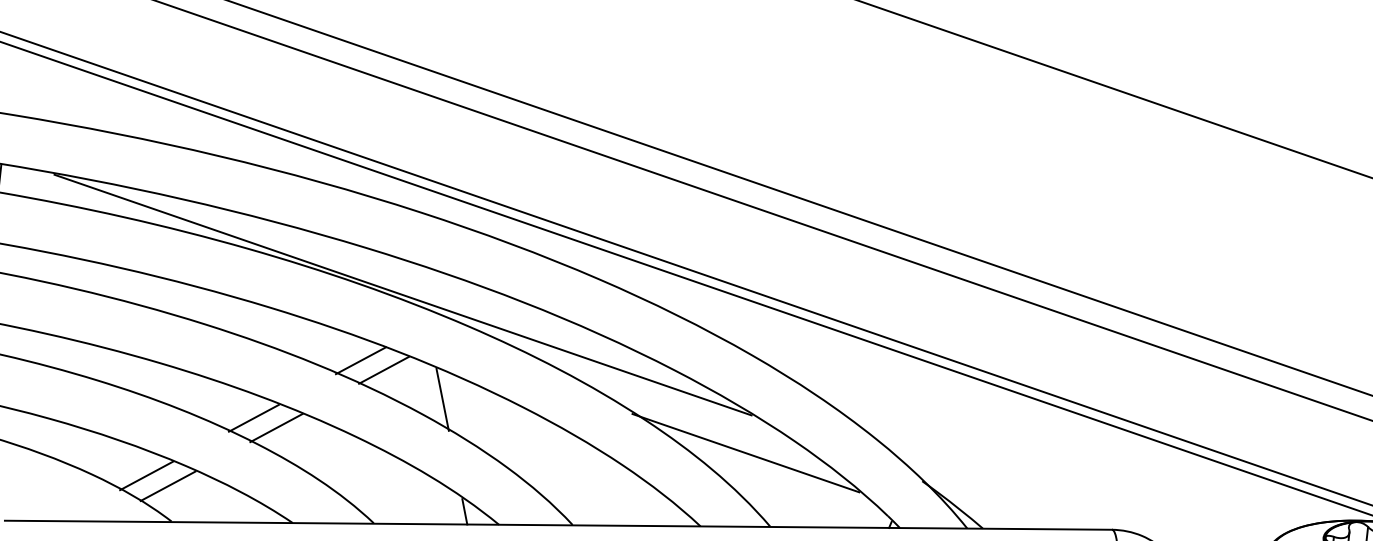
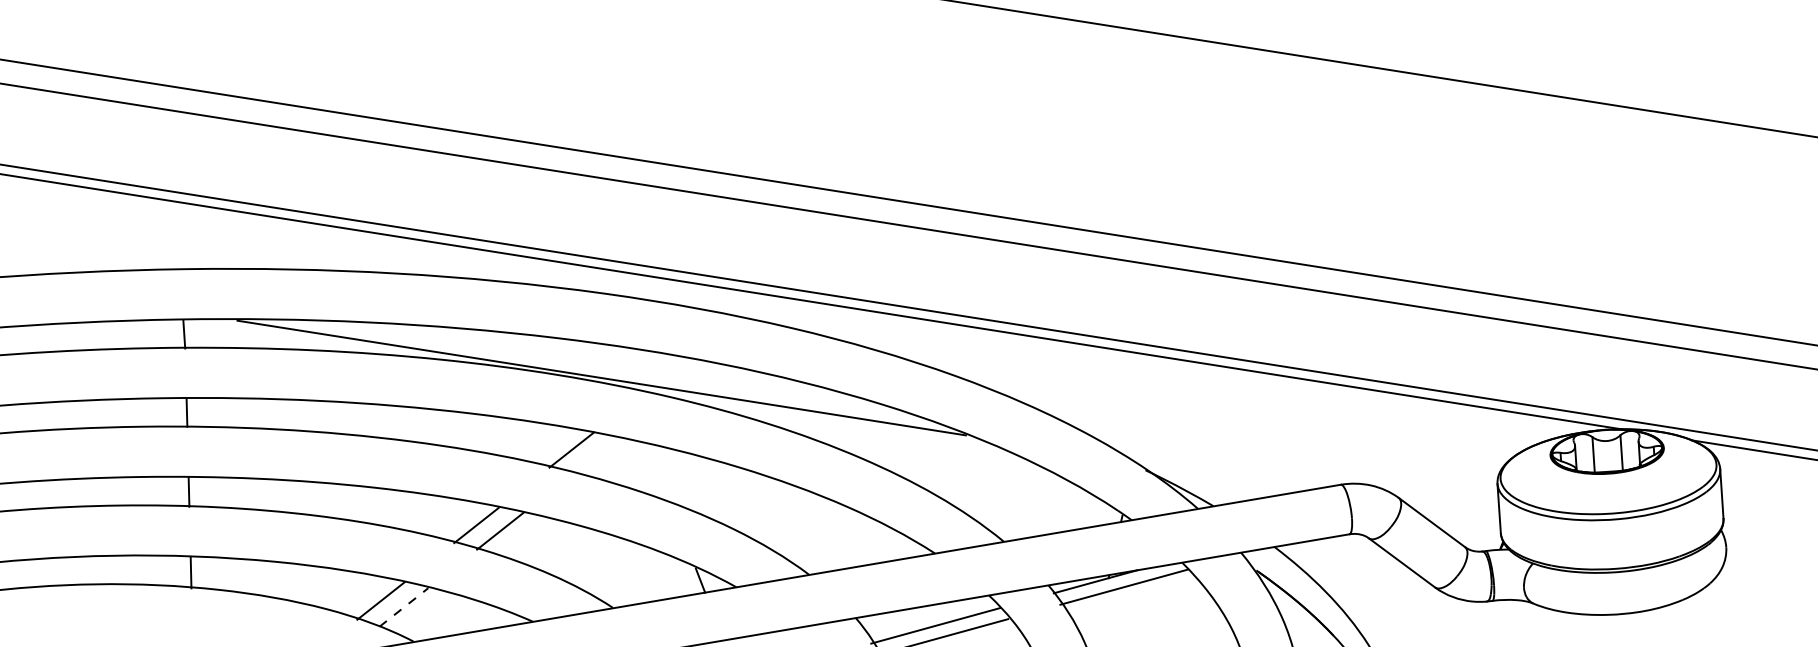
line: (383, 370) -> (595, 455), removed
line: (442, 399) -> (658, 473), removed
line: (745, 453) -> (966, 473), removed
line: (168, 486) -> (404, 607), solid -> dashed

